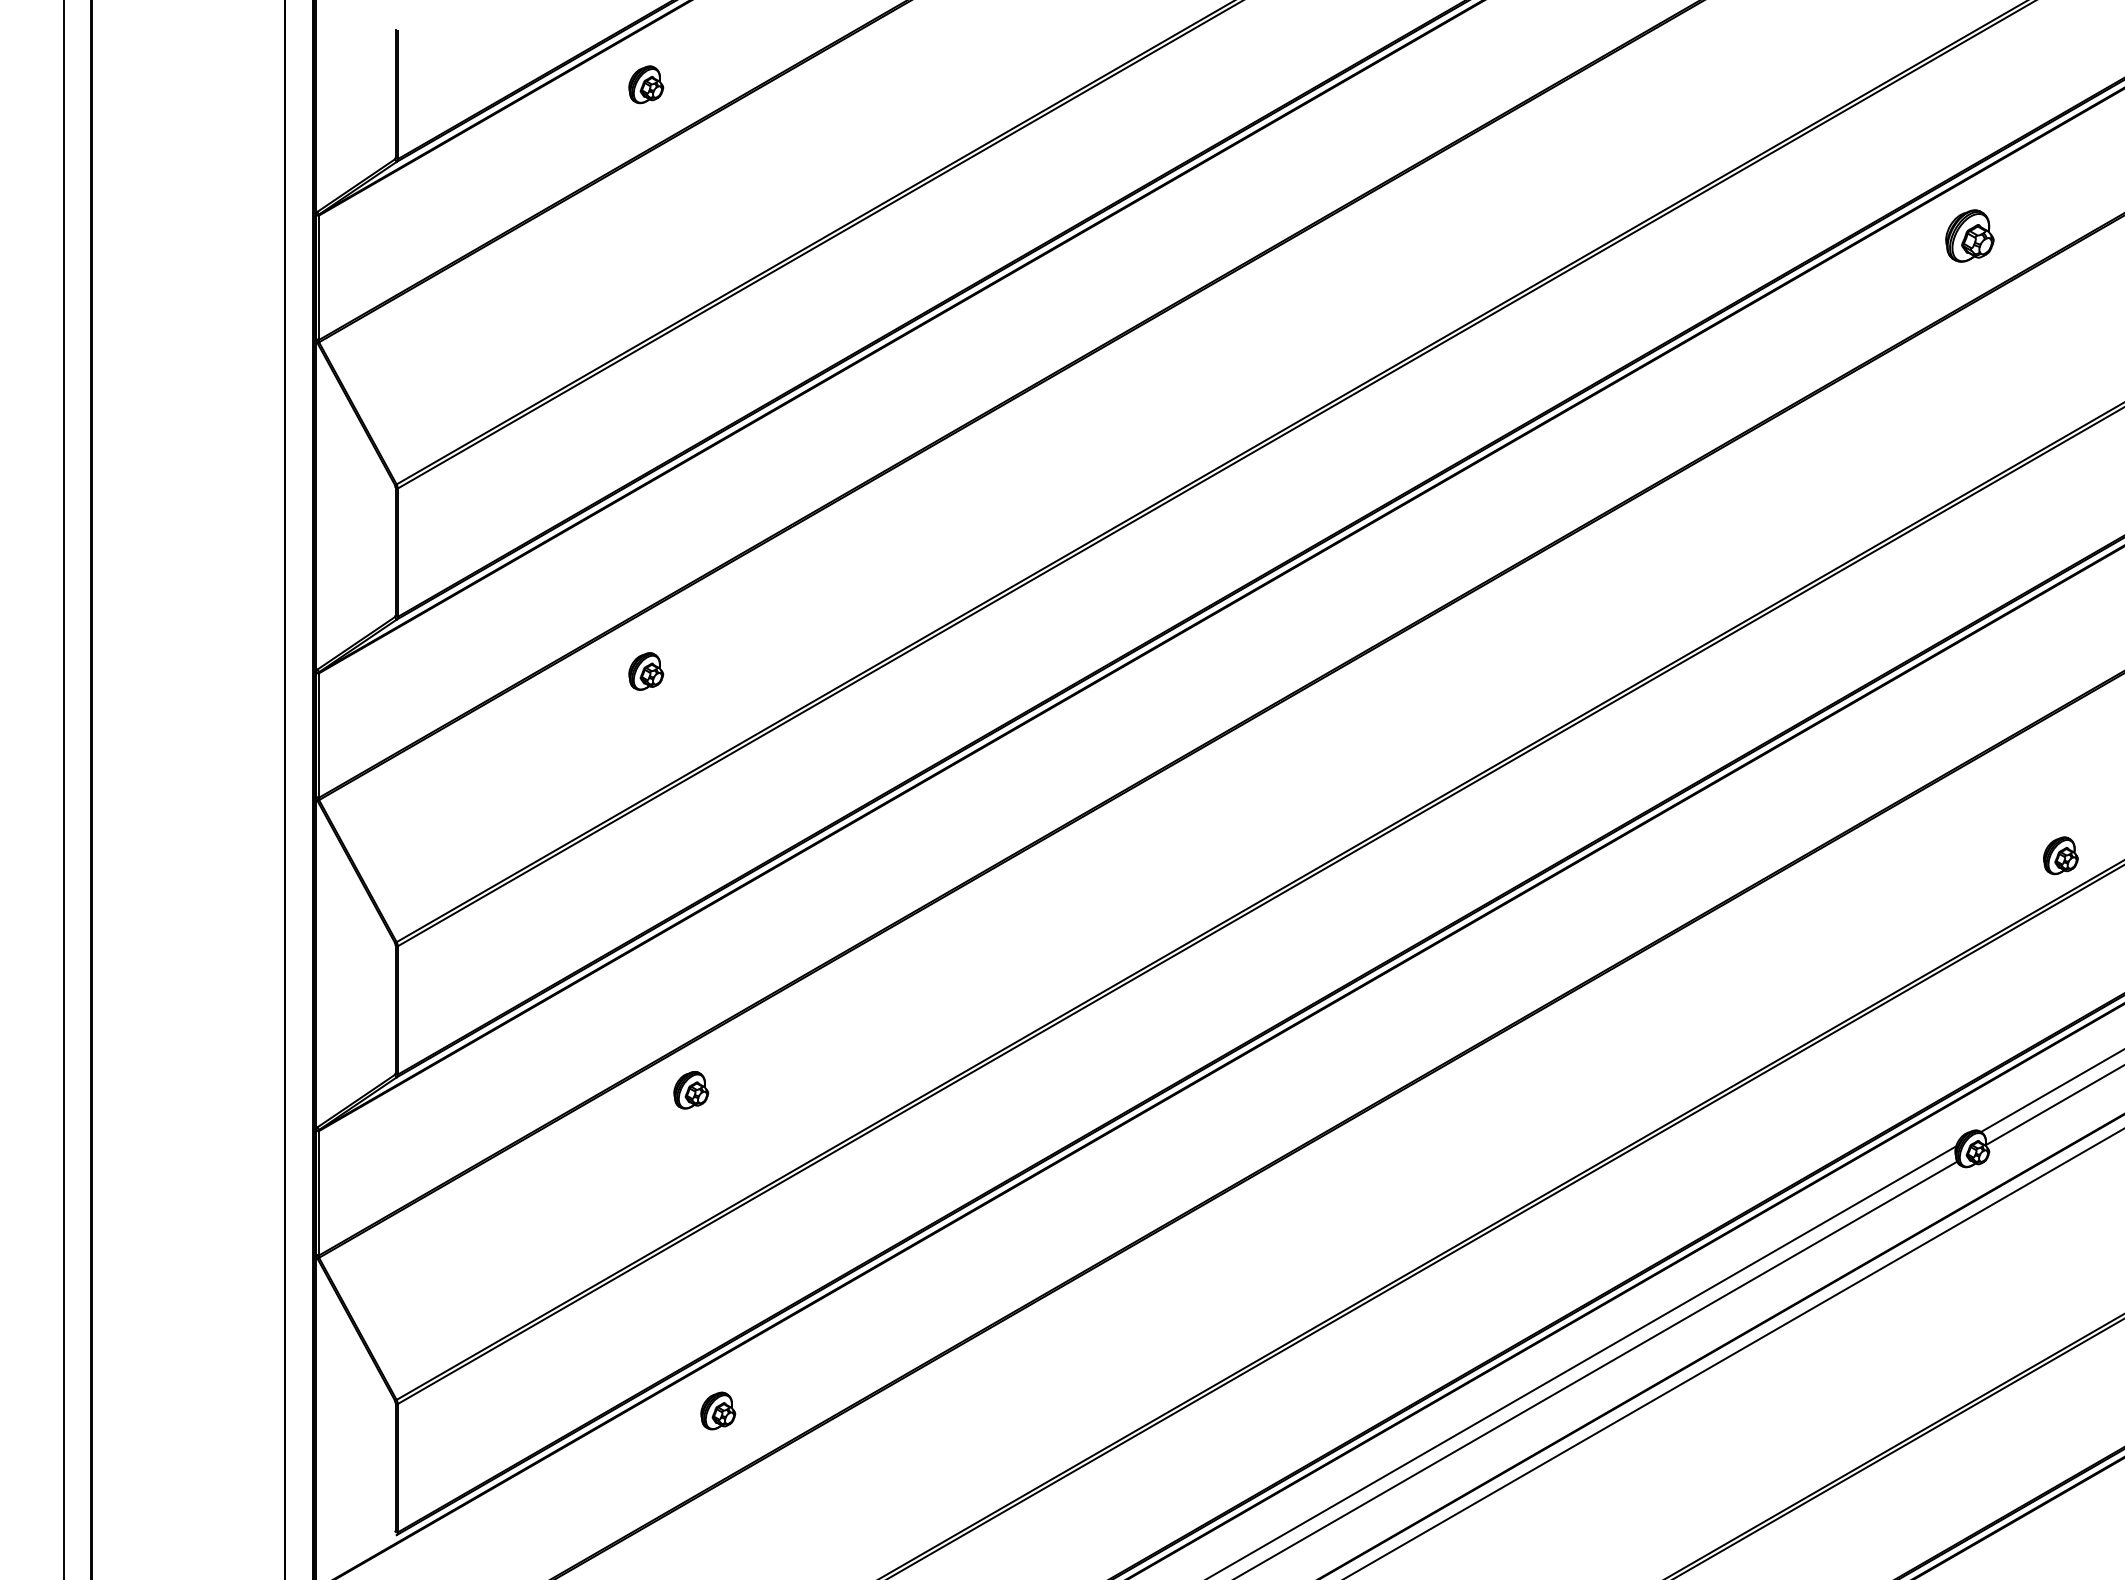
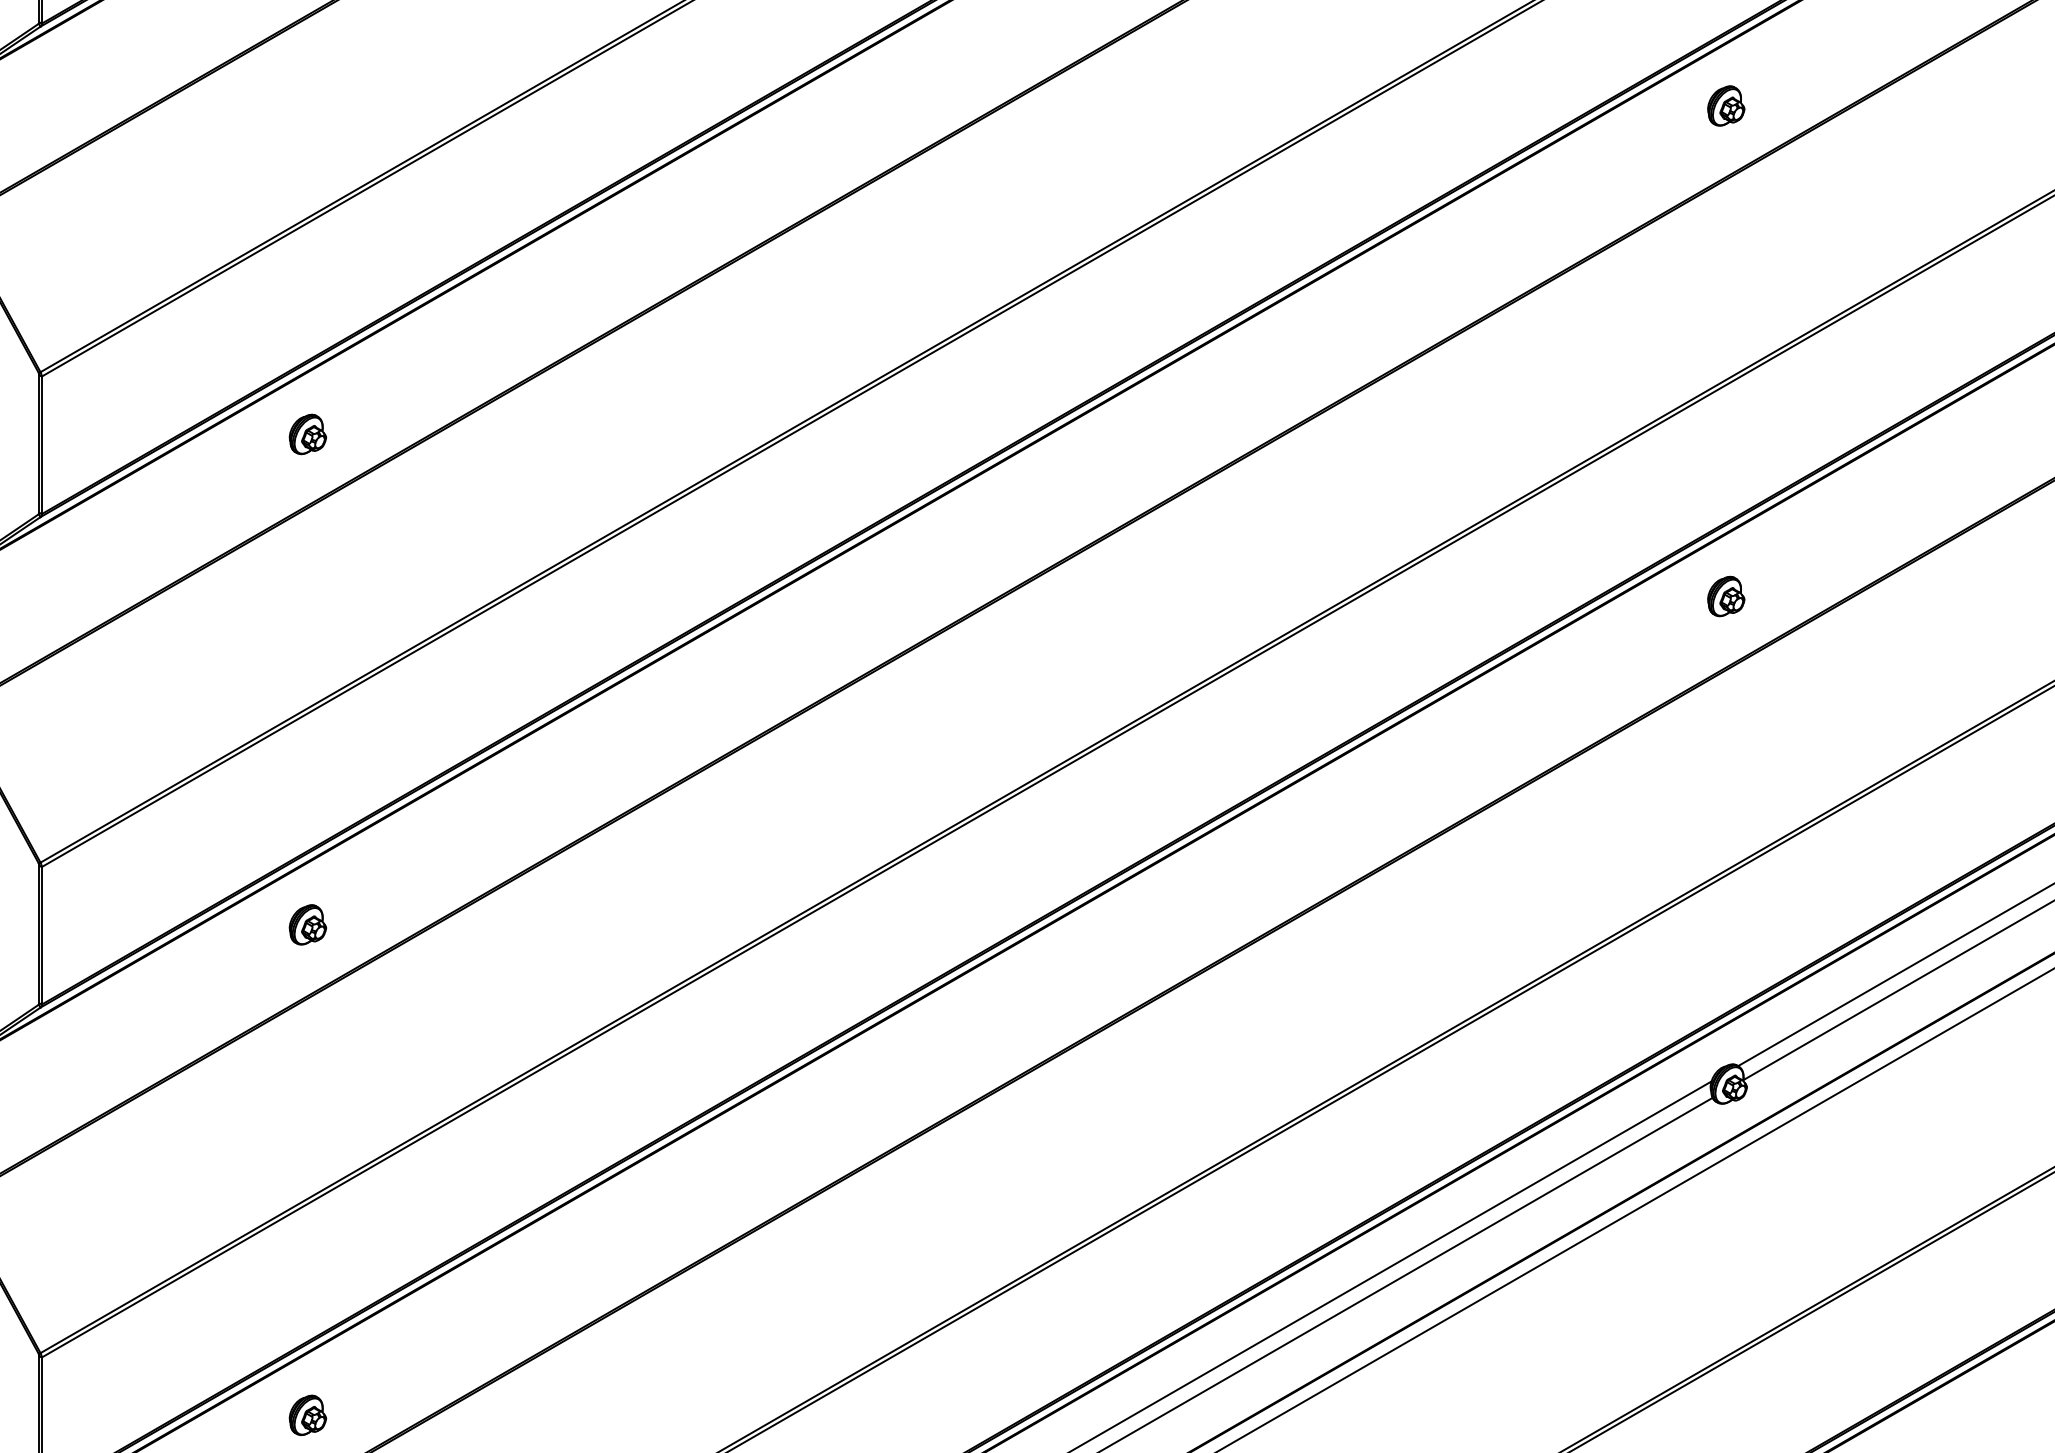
part: (1969, 235) -> (1725, 105), size x0.71
part: (646, 671) -> (308, 434), moved
part: (2060, 855) -> (1725, 596), moved
part: (691, 1090) -> (308, 925), moved
part: (718, 1410) -> (308, 1414), moved

